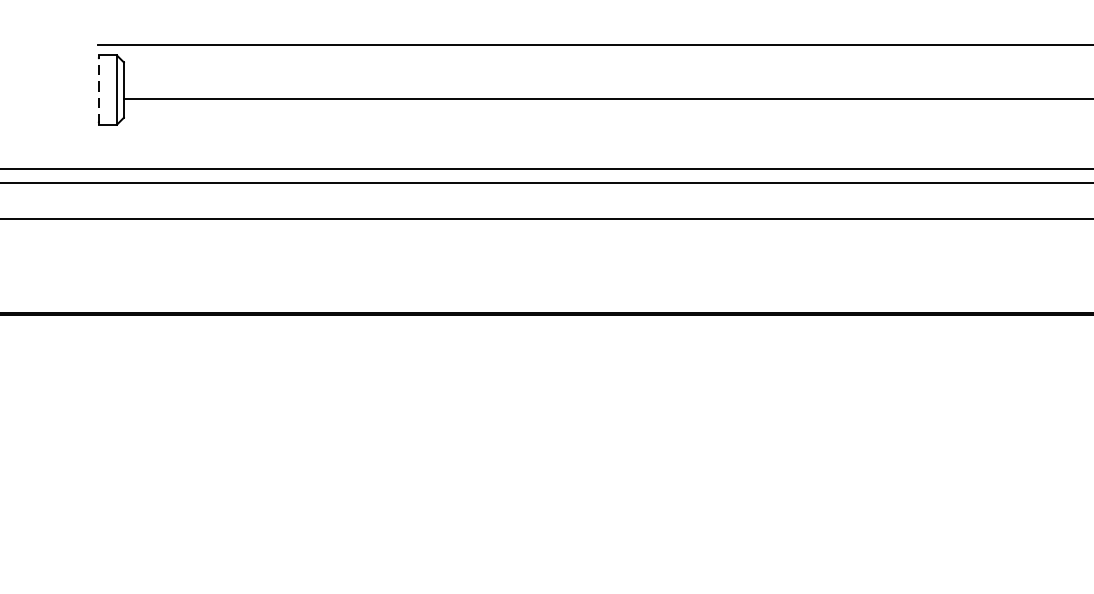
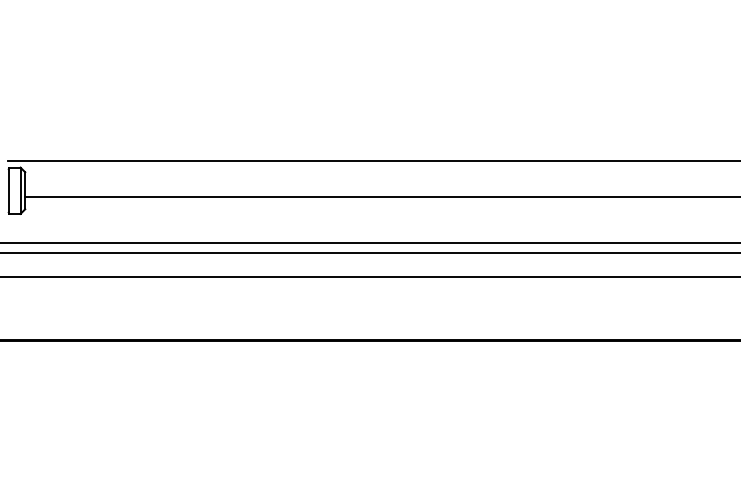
line: (98, 89) -> (8, 190), dashed -> solid

